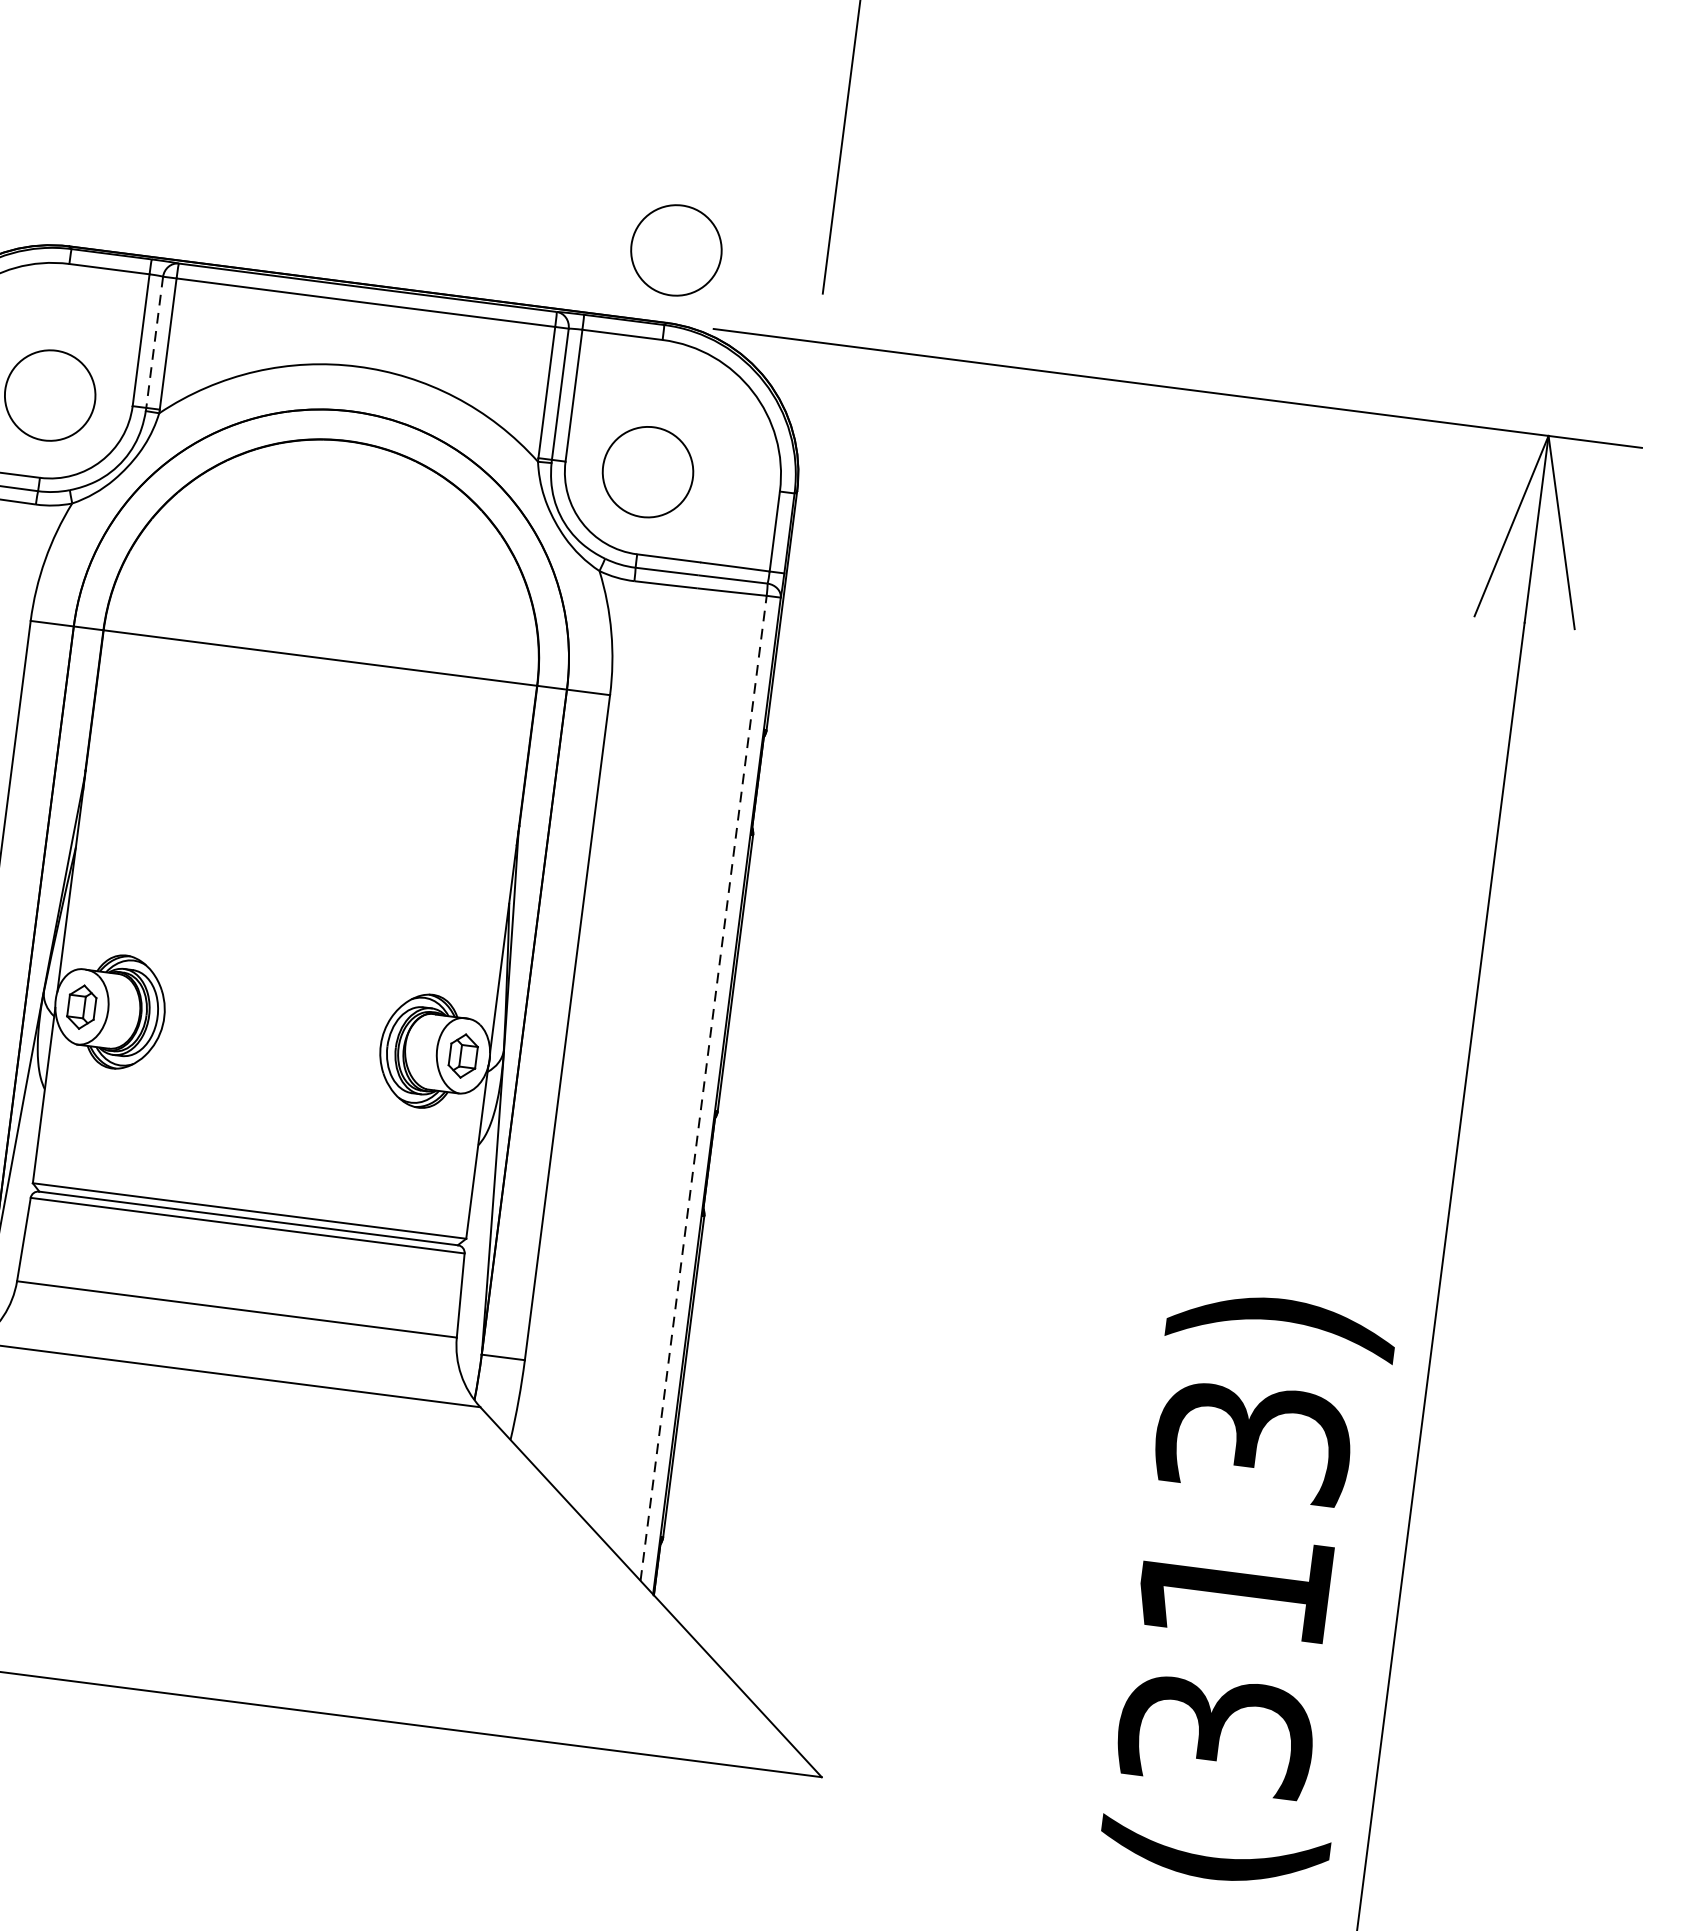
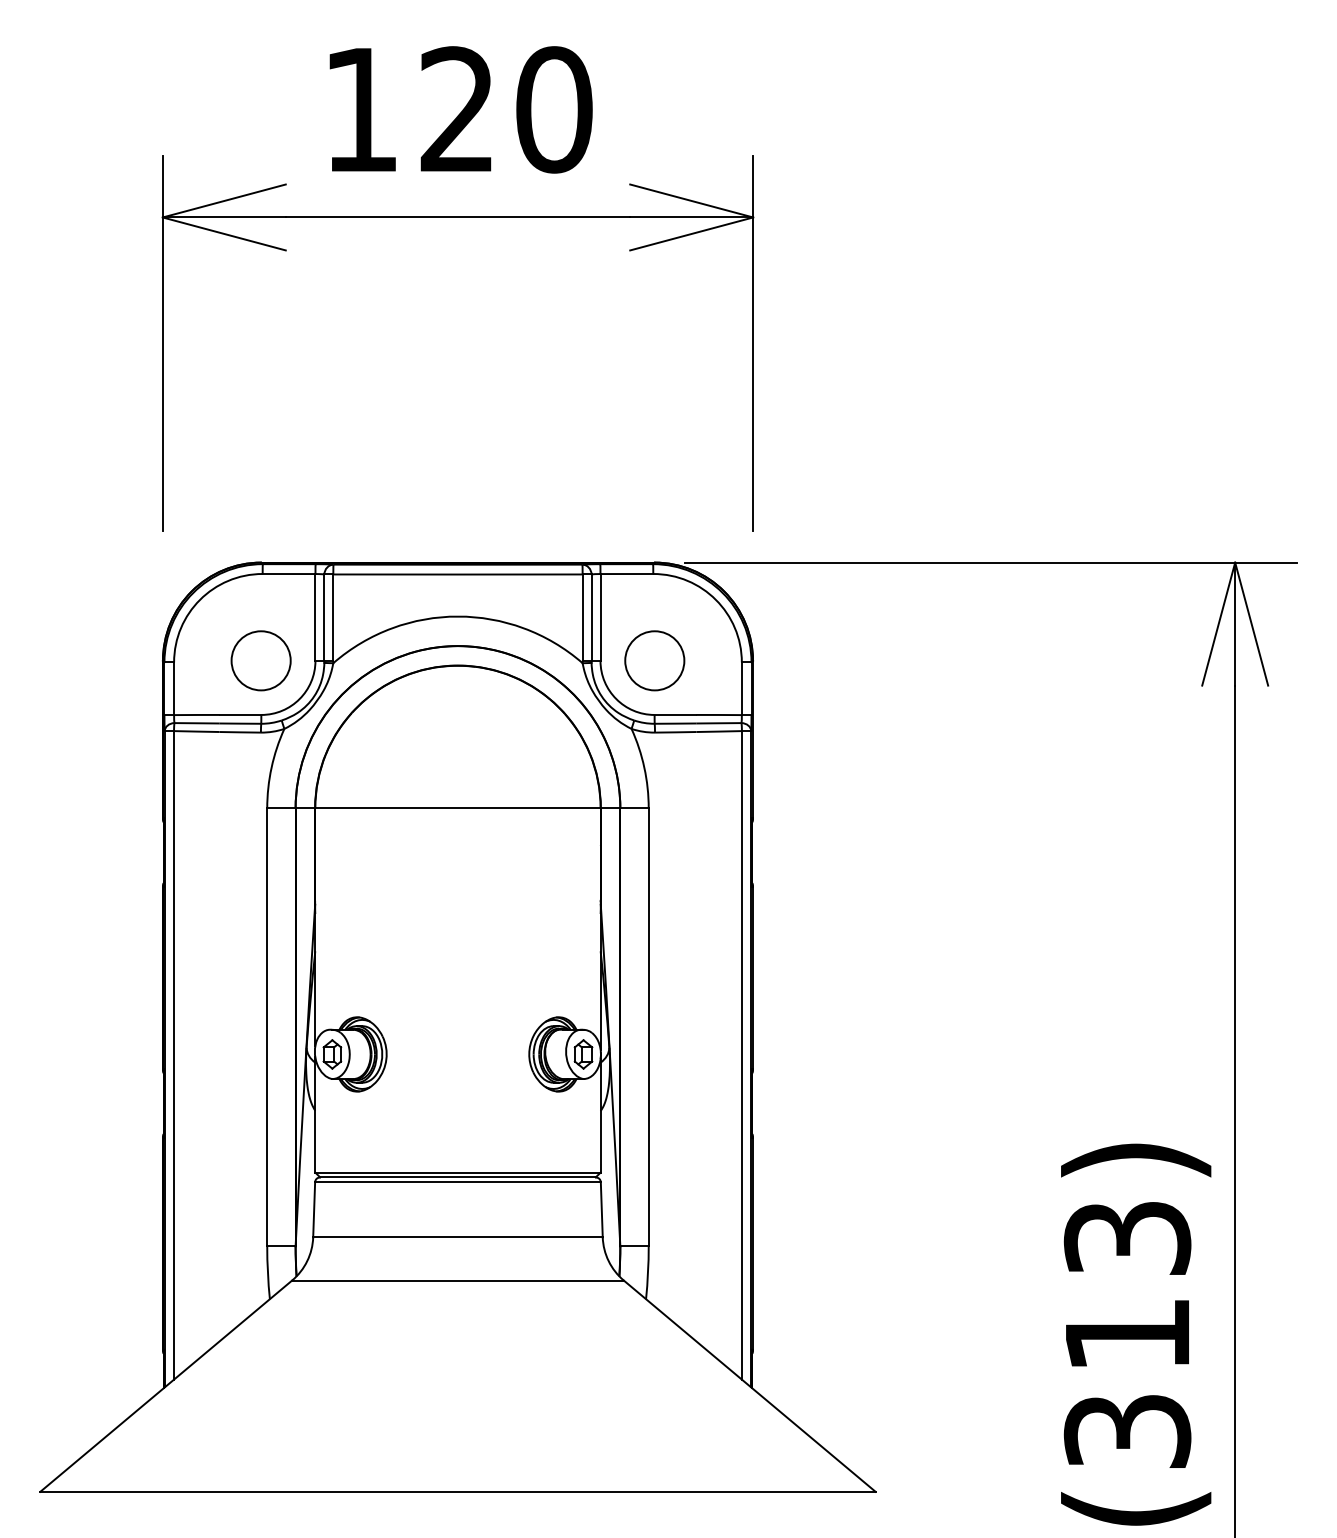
circle: (676, 249) -> (654, 514), removed
line: (154, 343) -> (324, 618), dashed -> solid
line: (703, 1086) -> (741, 1054), dashed -> solid

